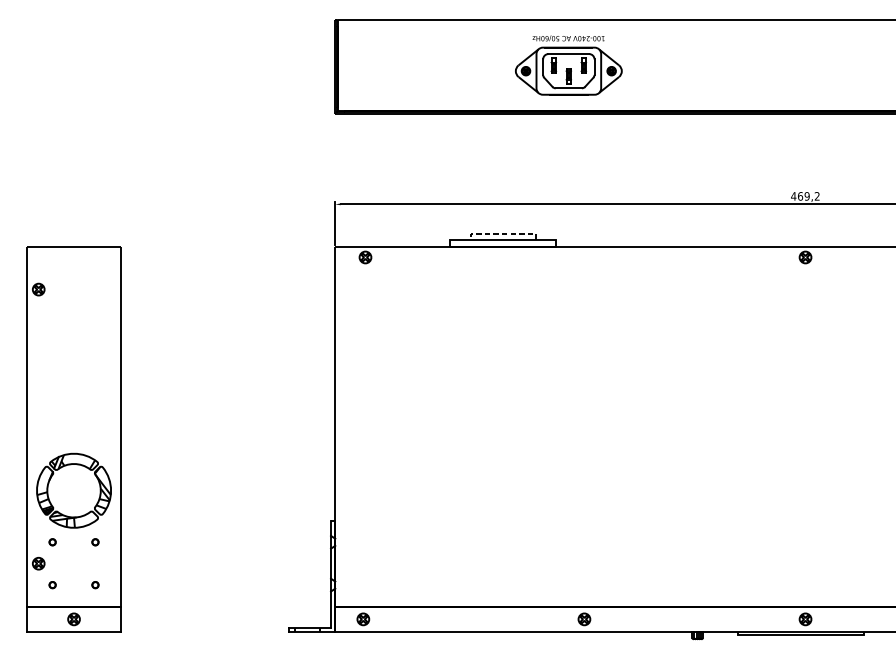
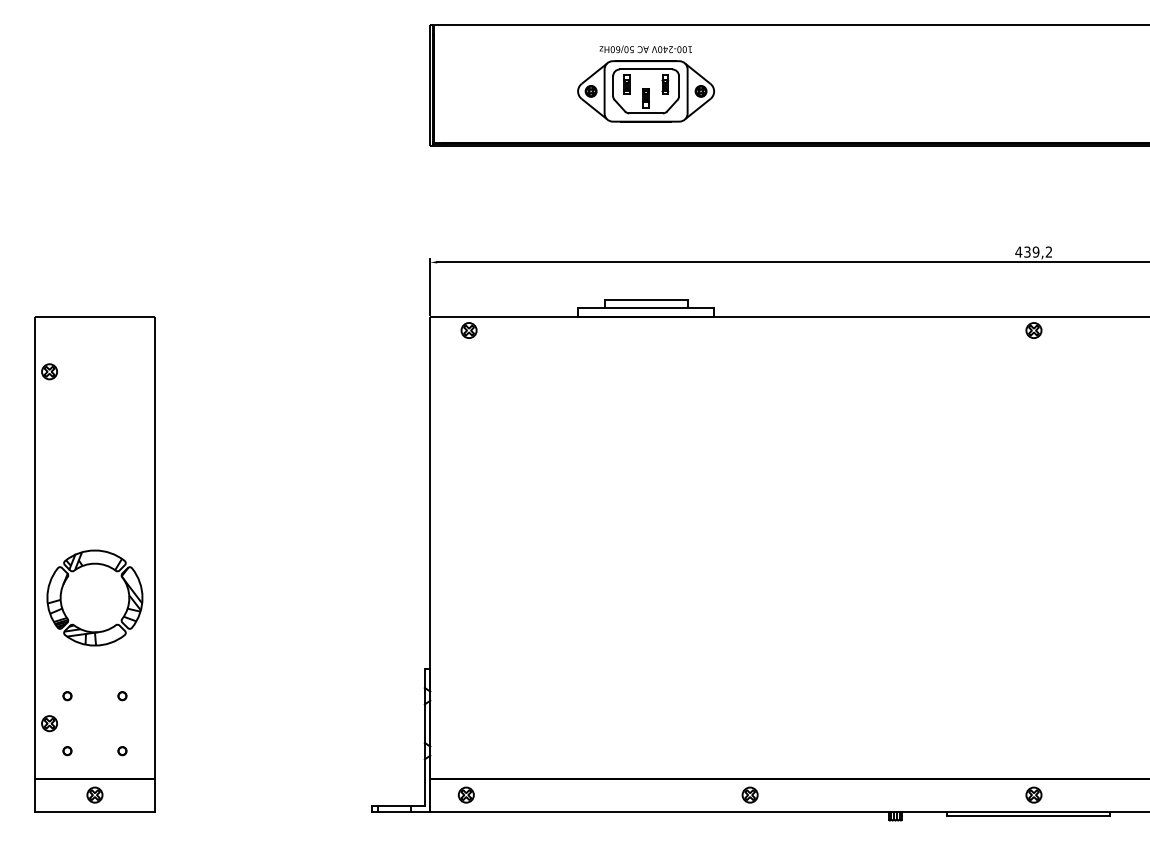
part: (568, 65) -> (645, 83), moved
text: (800, 195) -> (1027, 251), 469,2 -> 439,2
line: (503, 234) -> (646, 300), dashed -> solid
part: (69, 465) -> (89, 565), moved

